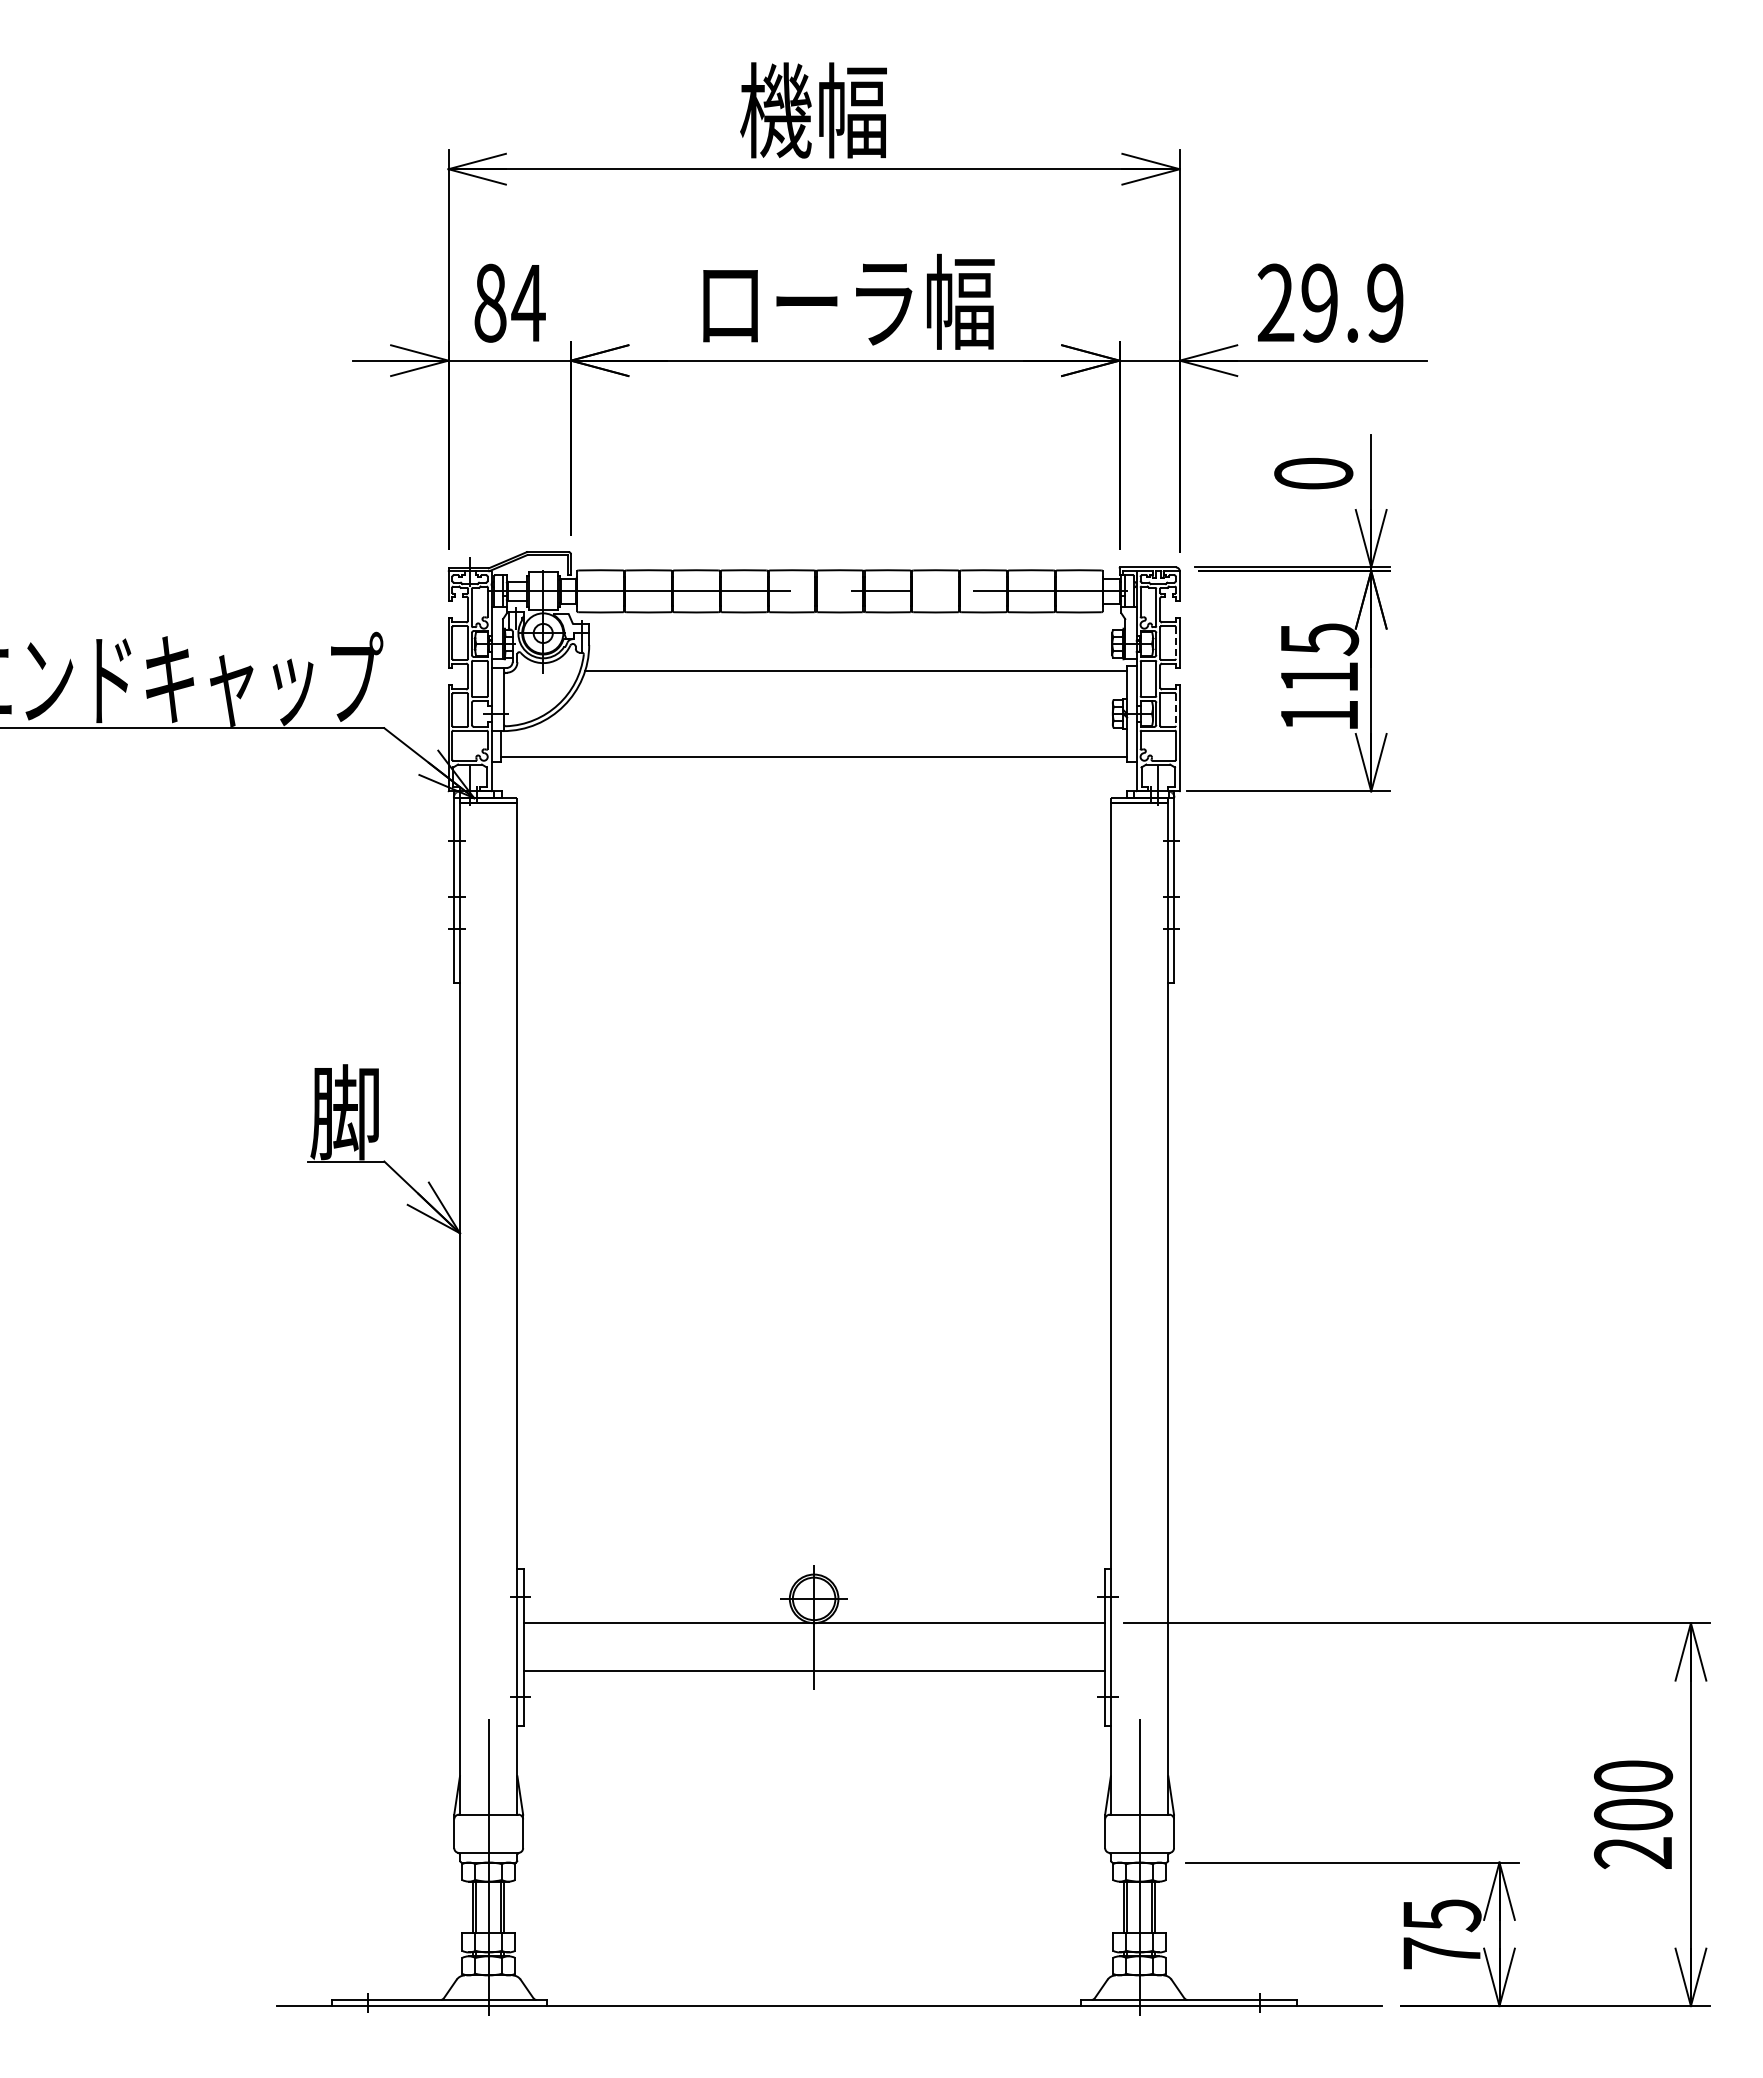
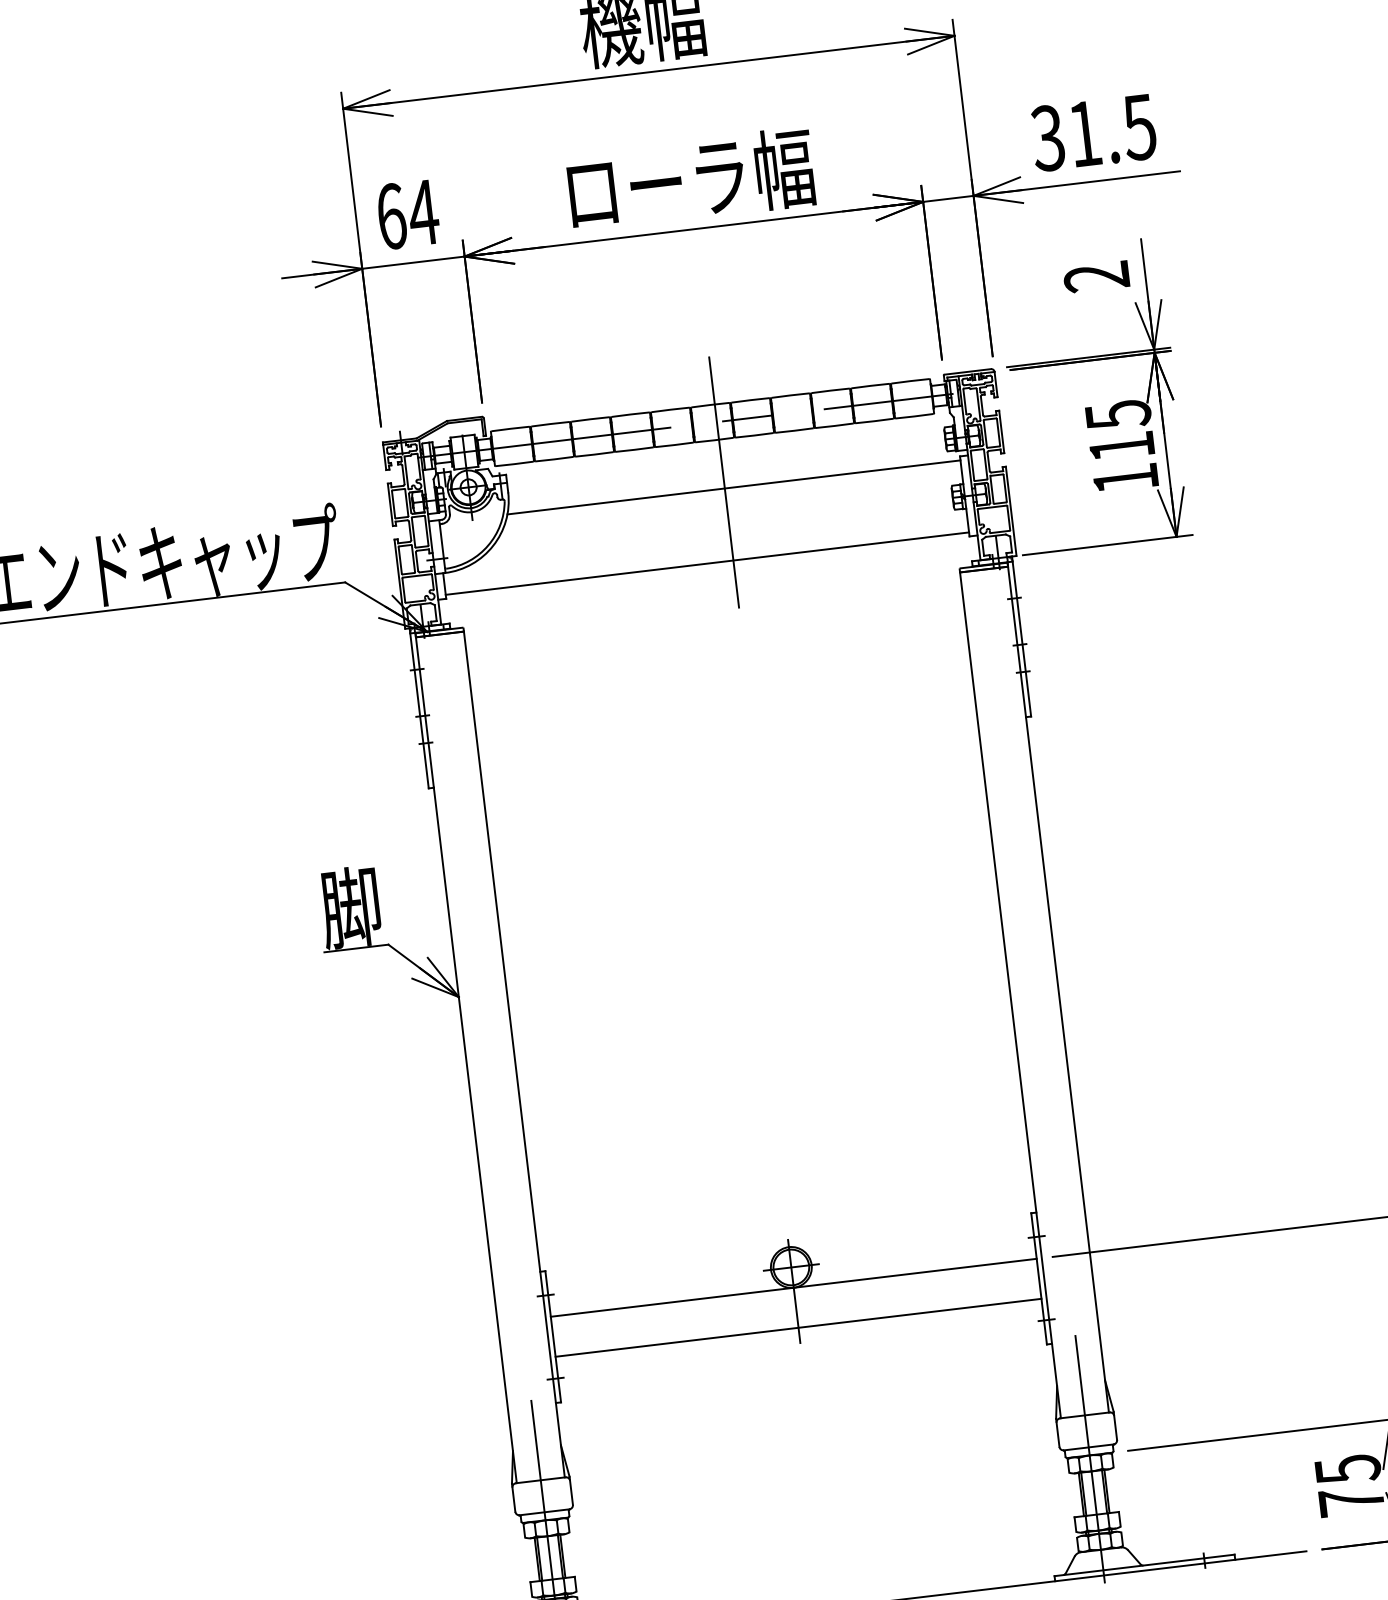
text: (490, 302) -> (391, 215), 84 -> 64
text: (1329, 302) -> (1092, 132), 29.9 -> 31.5
text: (1313, 473) -> (1096, 276), 0 -> 2
line: (1175, 643) -> (998, 432), dashed -> solid
line: (845, 663) -> (724, 482), added
line: (1175, 710) -> (1004, 488), dashed -> solid

